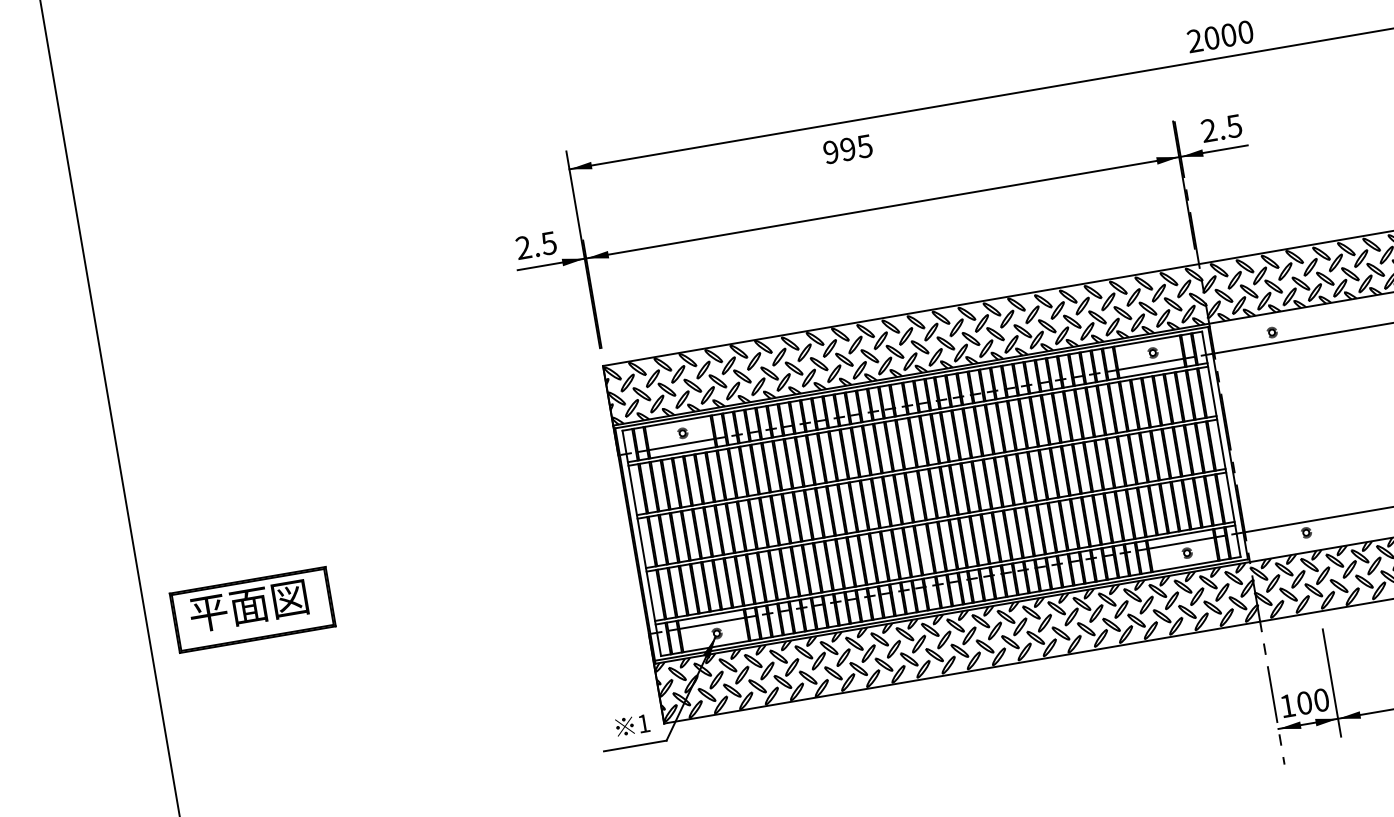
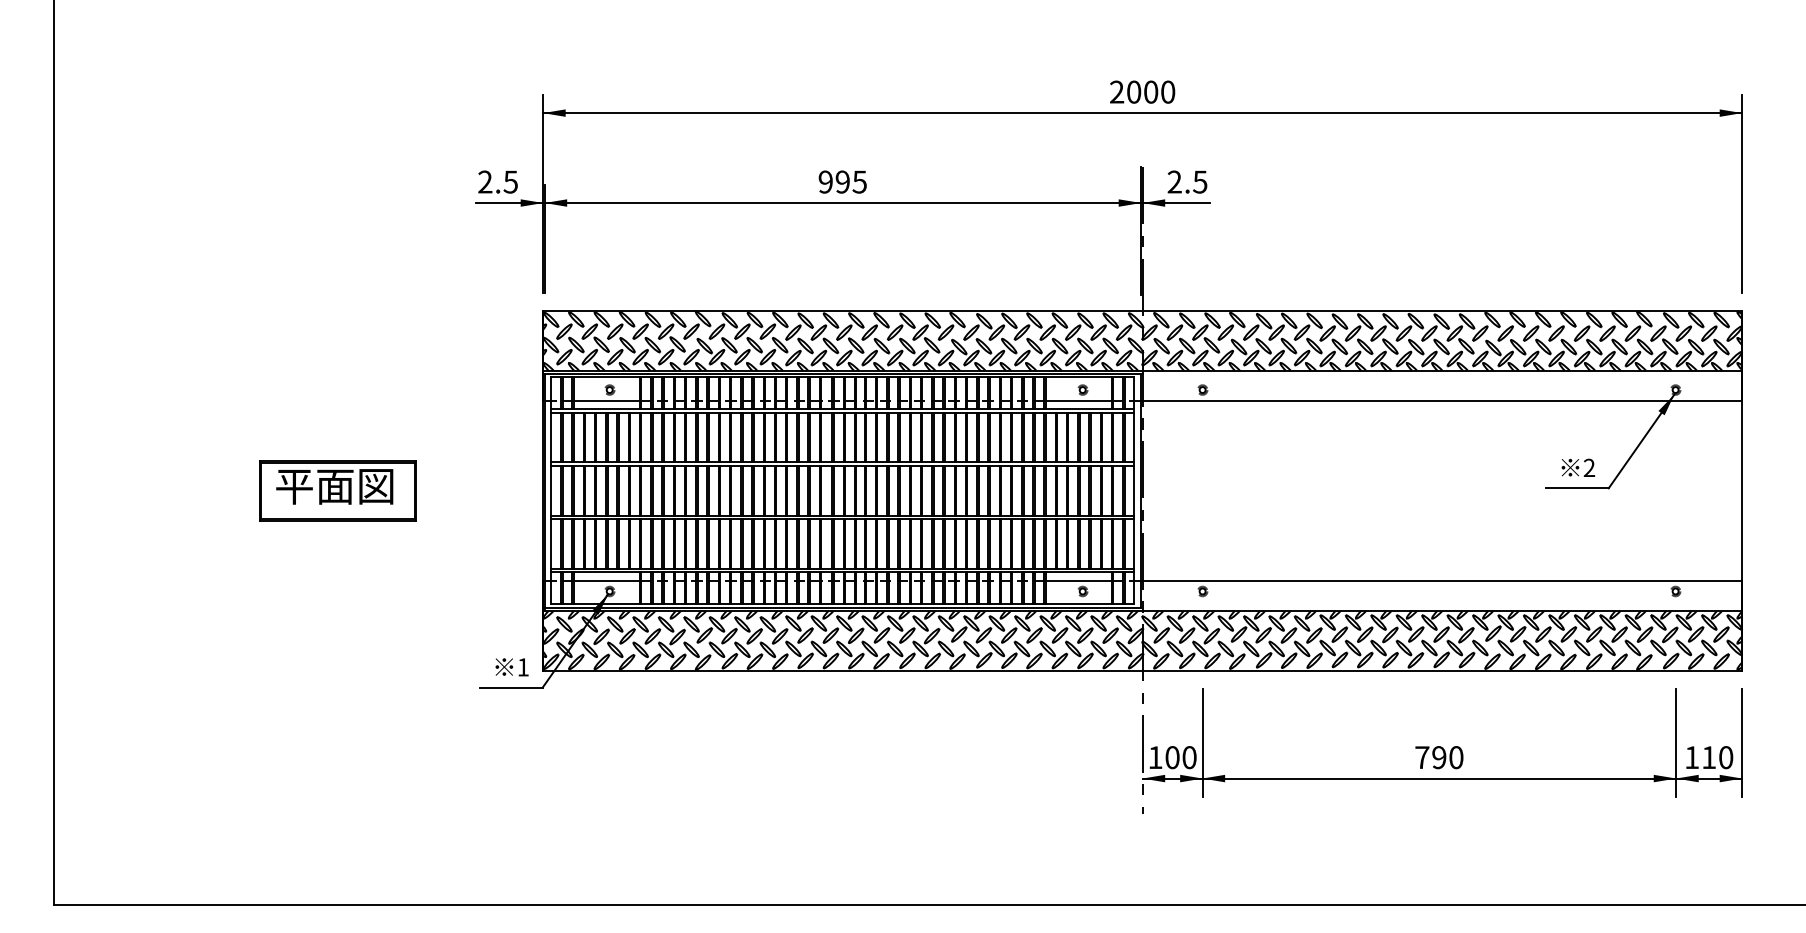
text: (1220, 35) -> (1142, 91), moved
text: (847, 148) -> (842, 181), moved
part: (252, 609) -> (337, 490), moved

